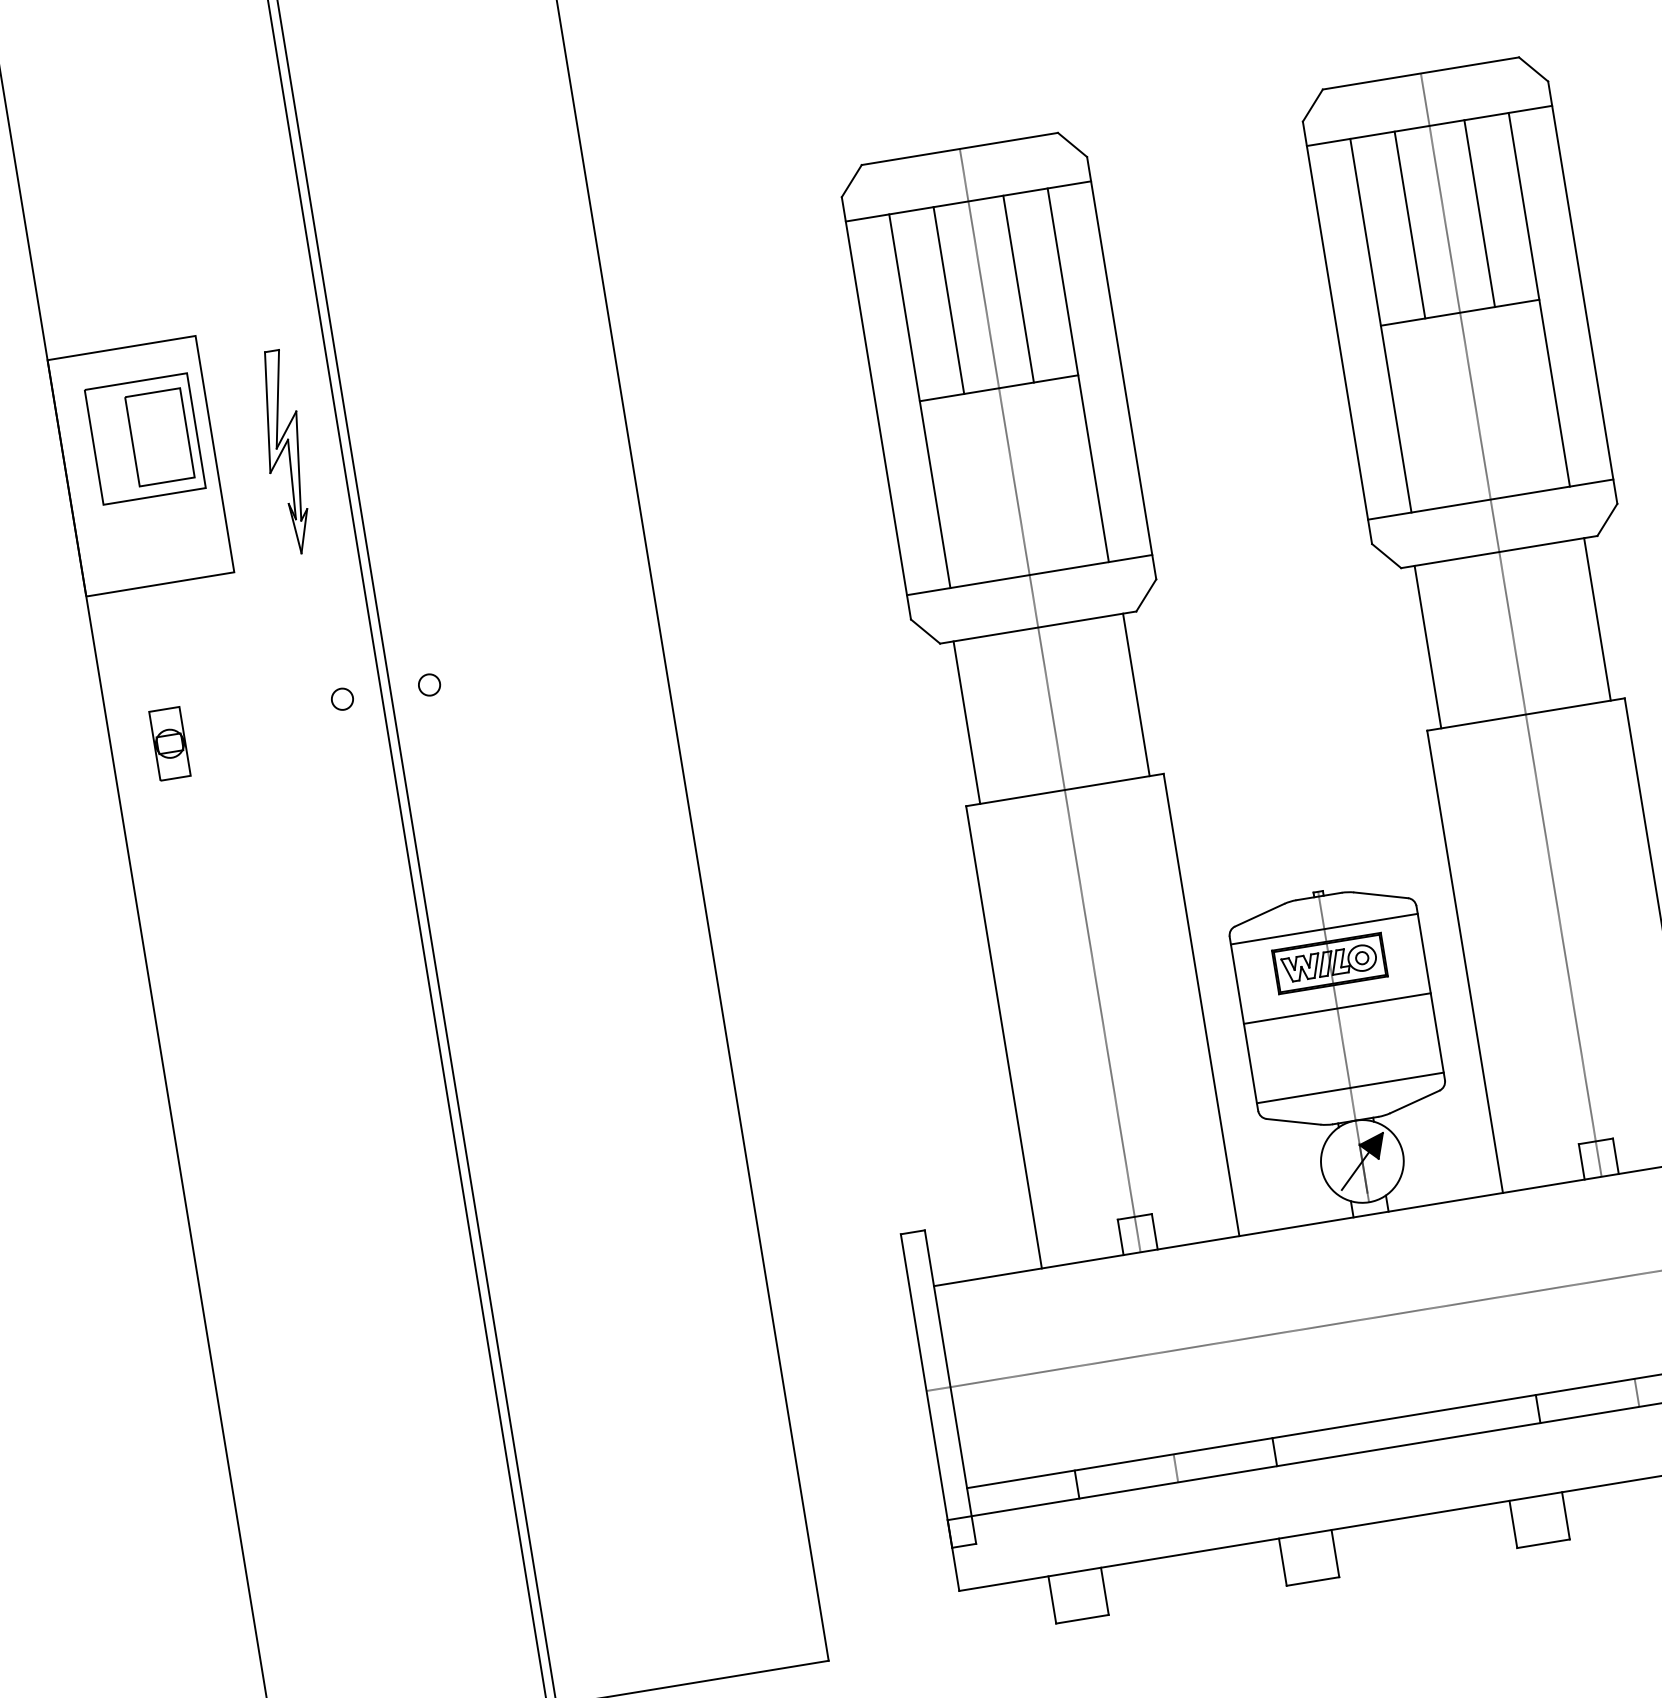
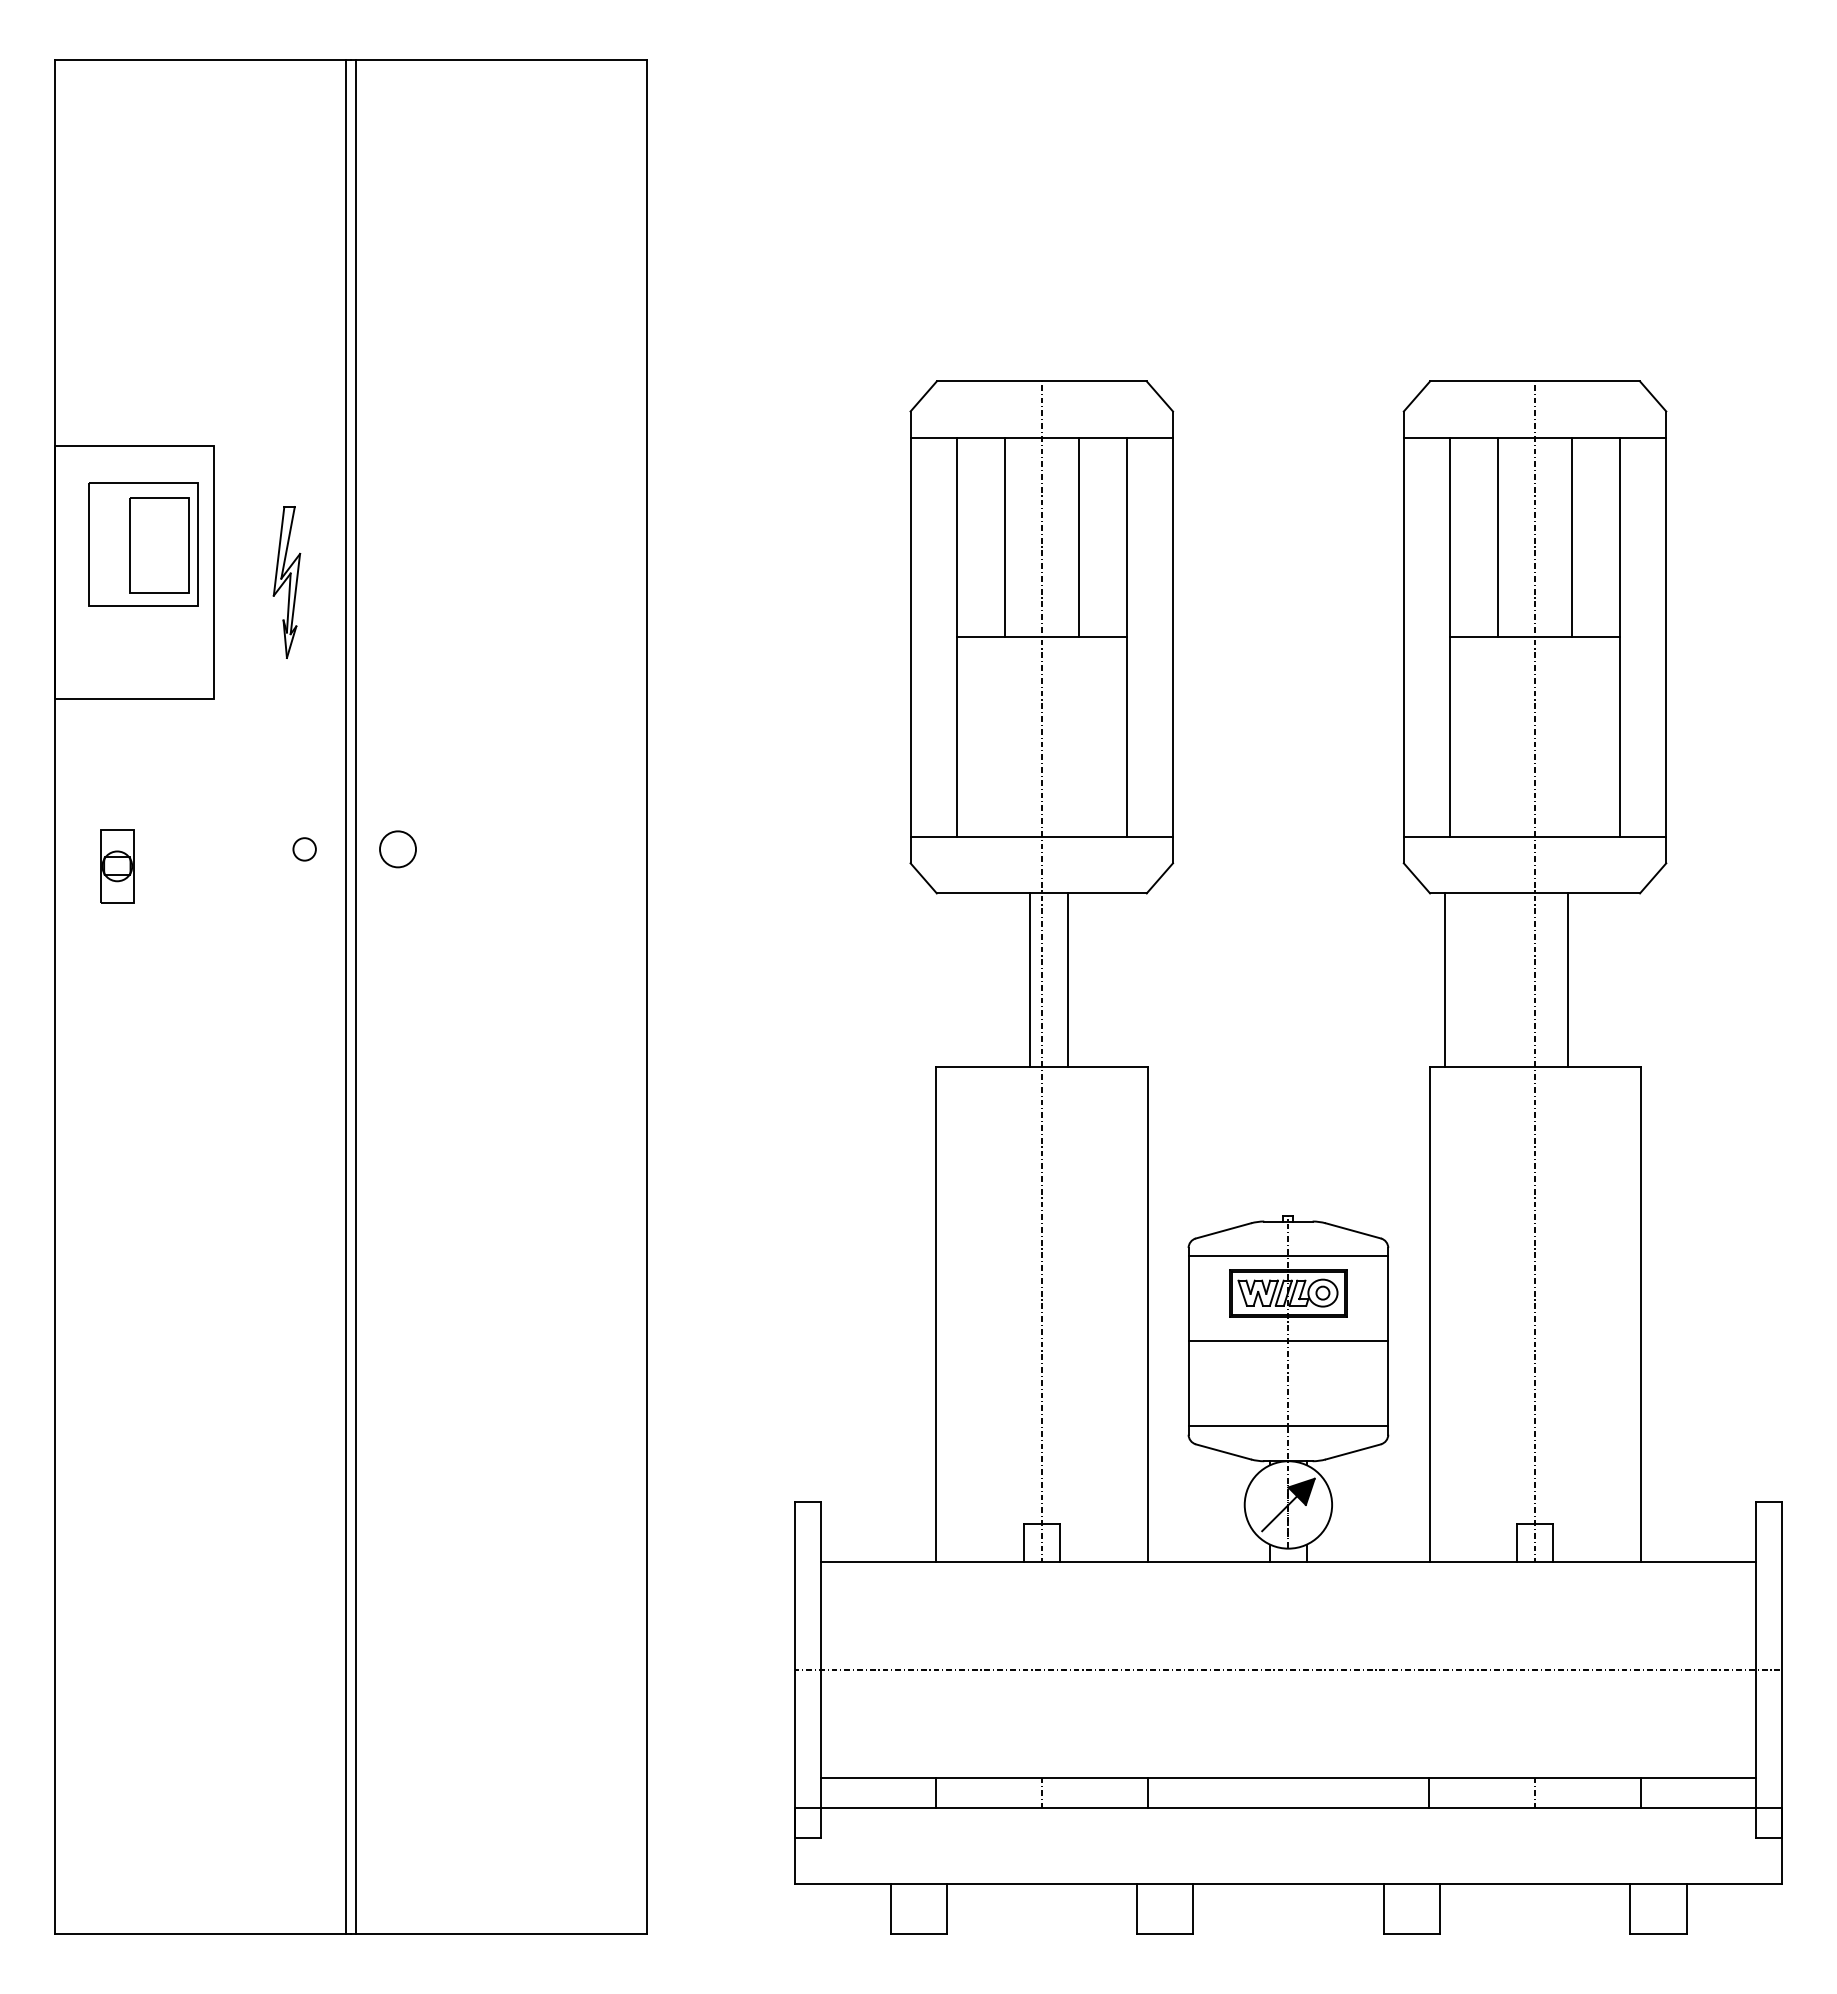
part: (284, 452) -> (286, 582), size x0.7
line: (1597, 619) -> (1567, 980), moved
circle: (429, 685) -> (397, 849), size x1.6
line: (1136, 695) -> (1067, 980), moved
line: (967, 722) -> (1030, 980), moved

